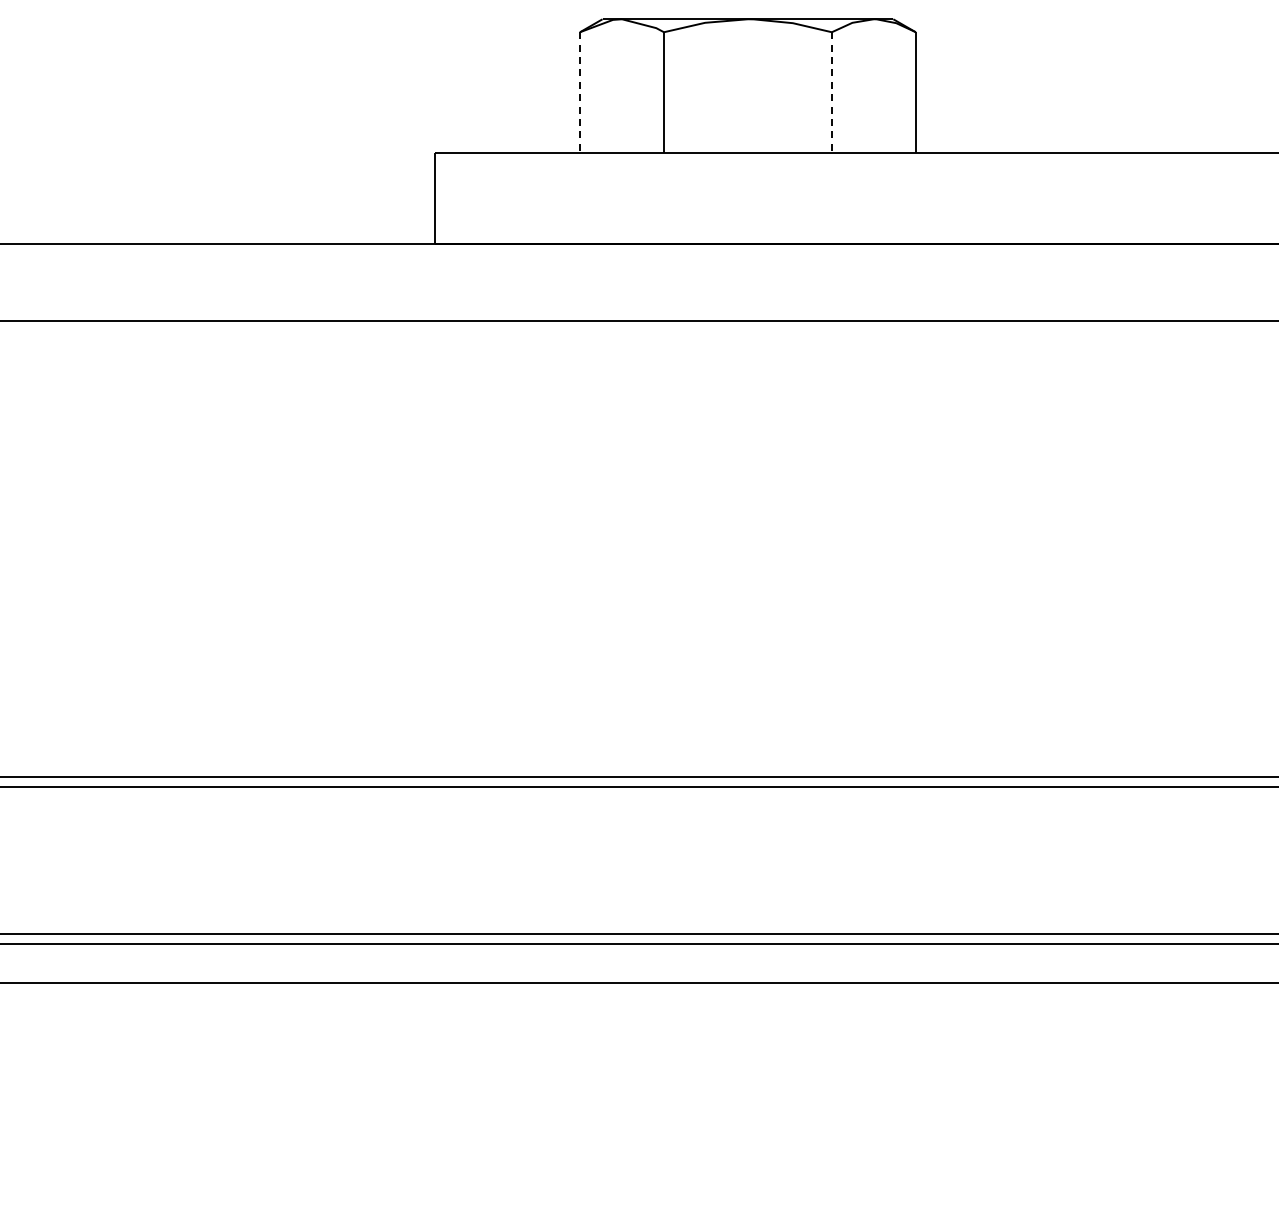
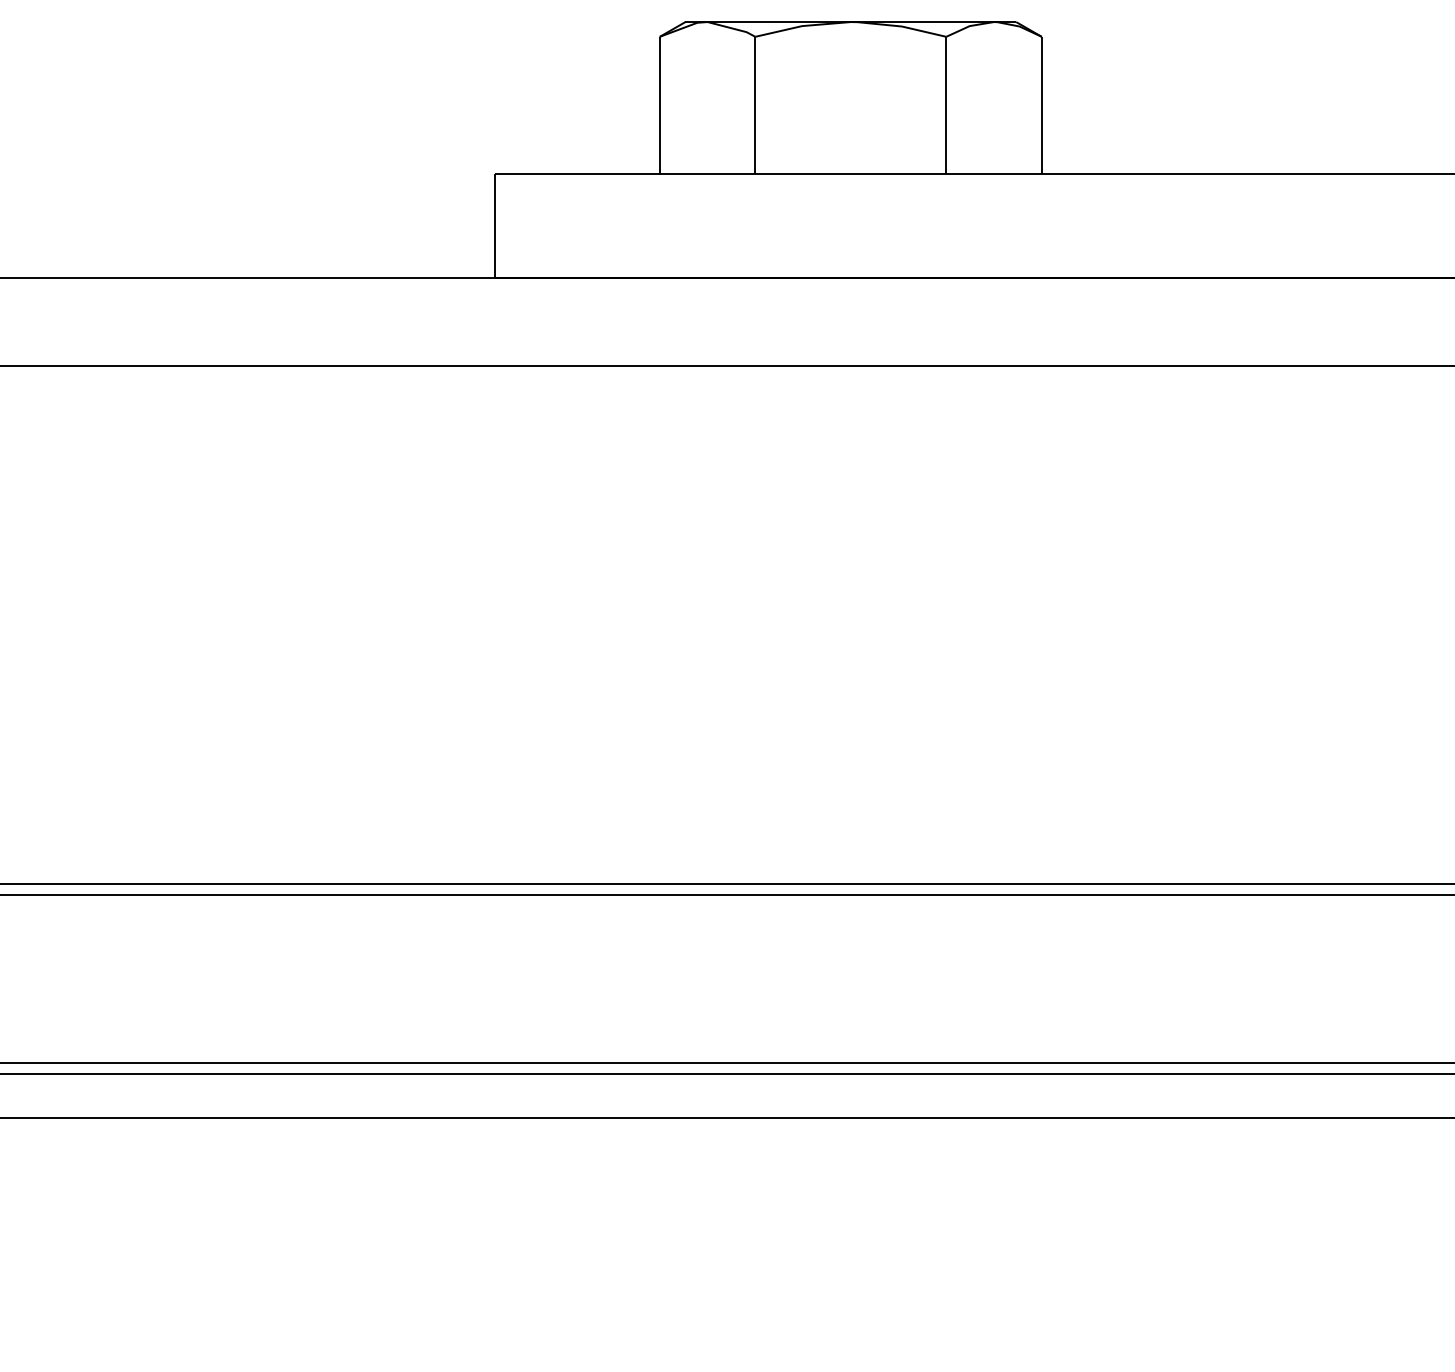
line: (580, 92) -> (660, 105), dashed -> solid
line: (831, 92) -> (945, 105), dashed -> solid

